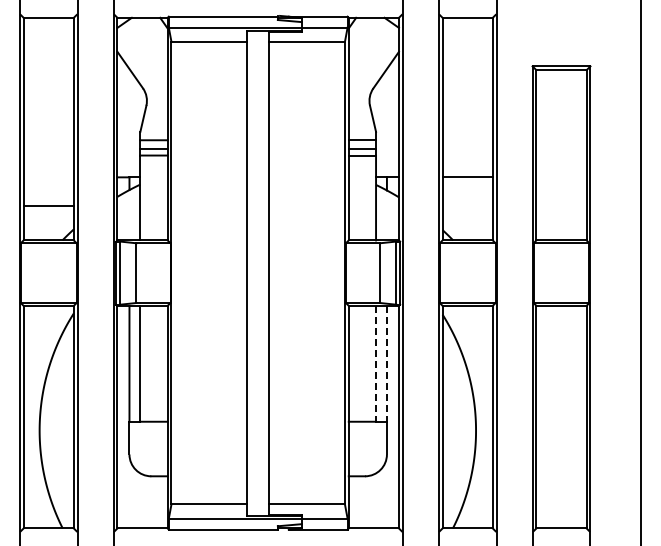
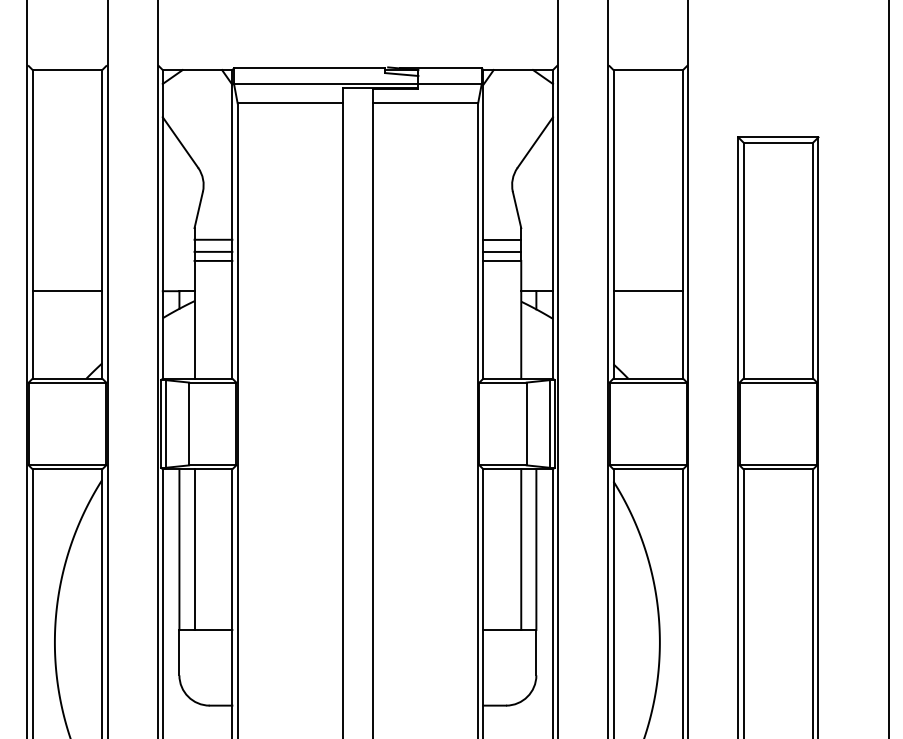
line: (48, 206) -> (67, 291), moved
line: (376, 363) -> (521, 549), dashed -> solid
line: (386, 363) -> (535, 549), dashed -> solid

